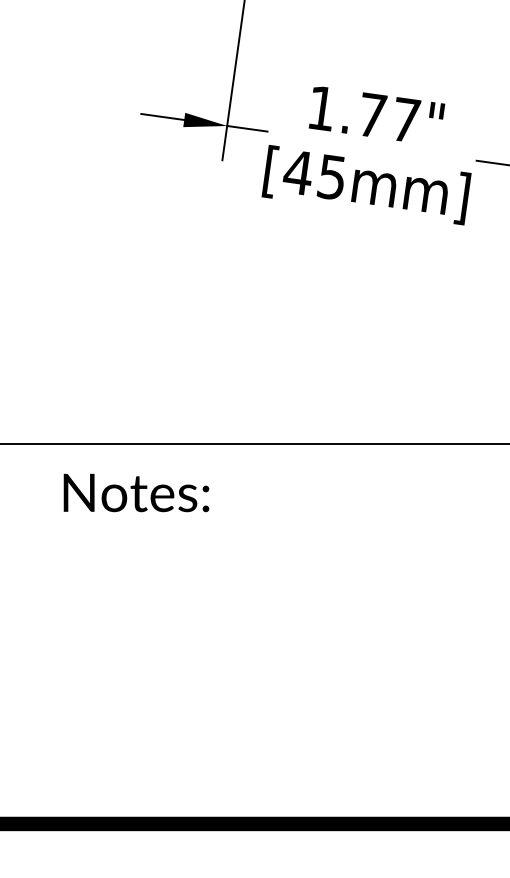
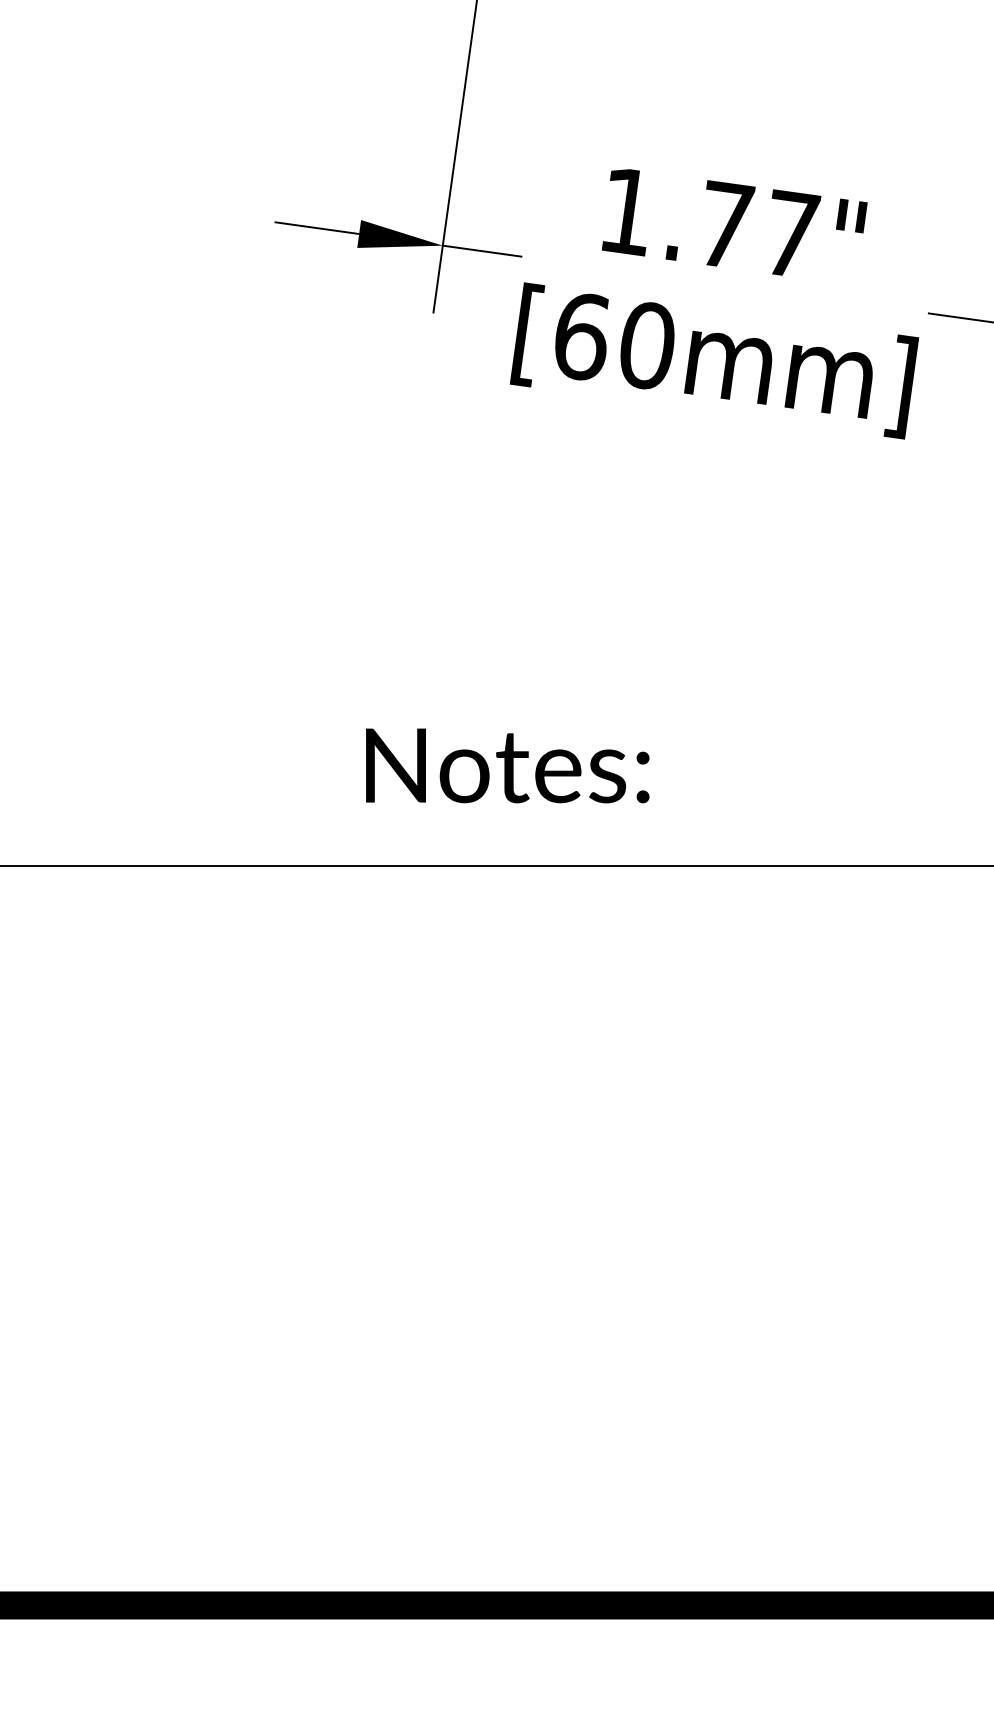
text: (314, 174) -> (612, 340), [45mm] -> [60mm]
text: (136, 492) -> (507, 764), moved

